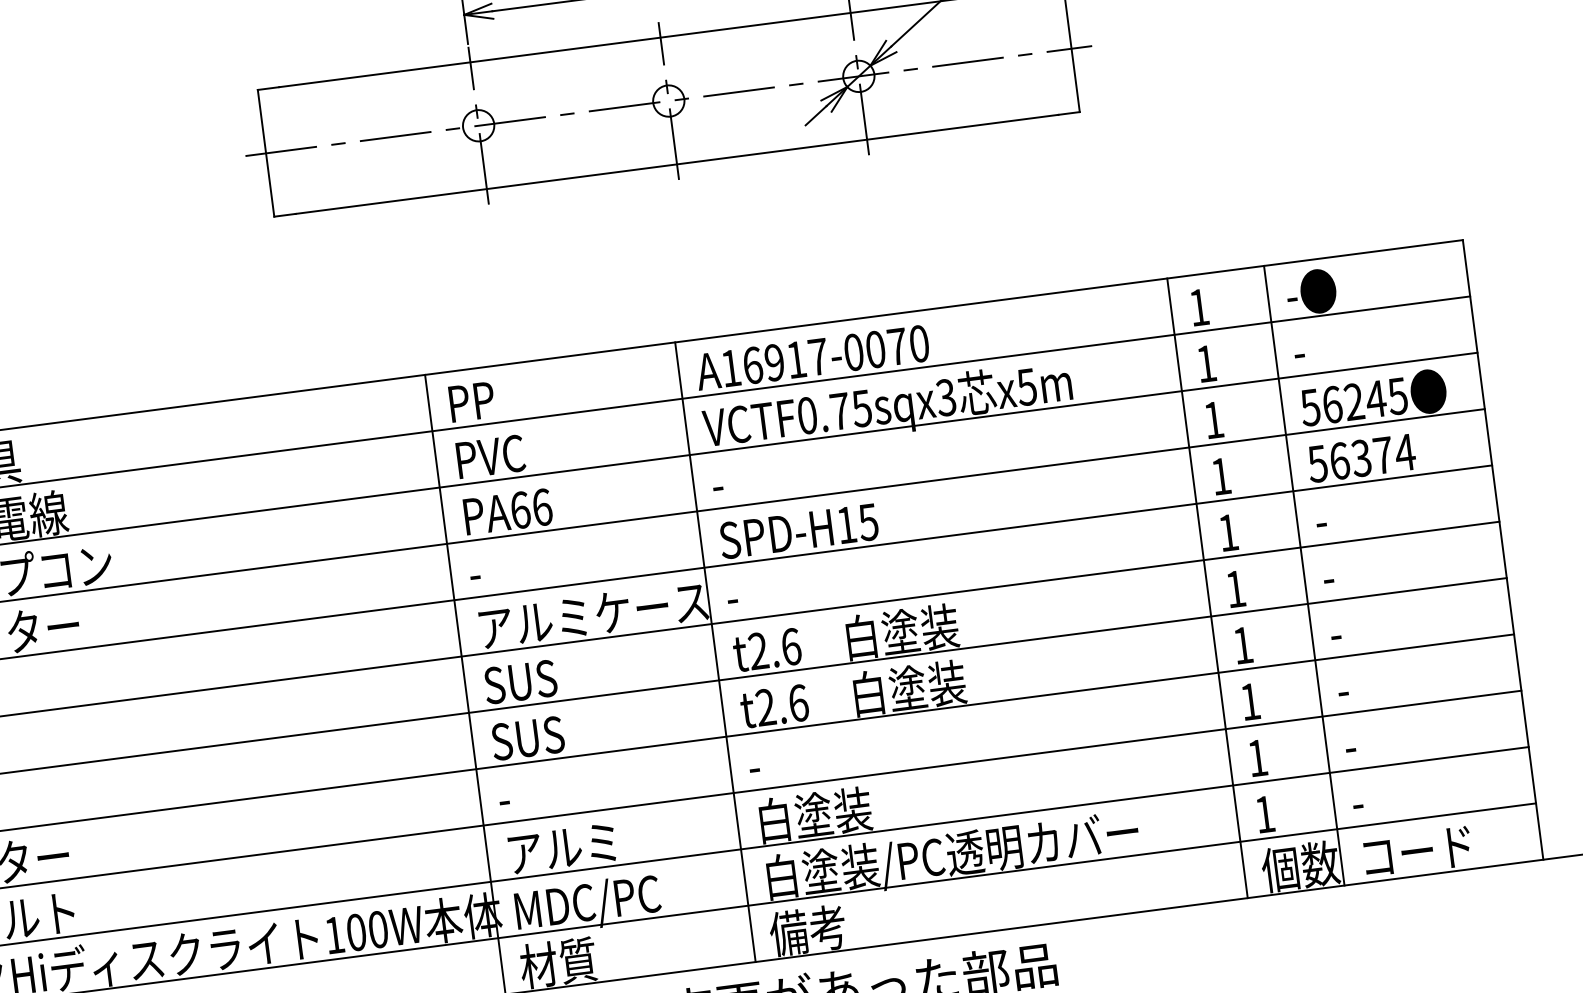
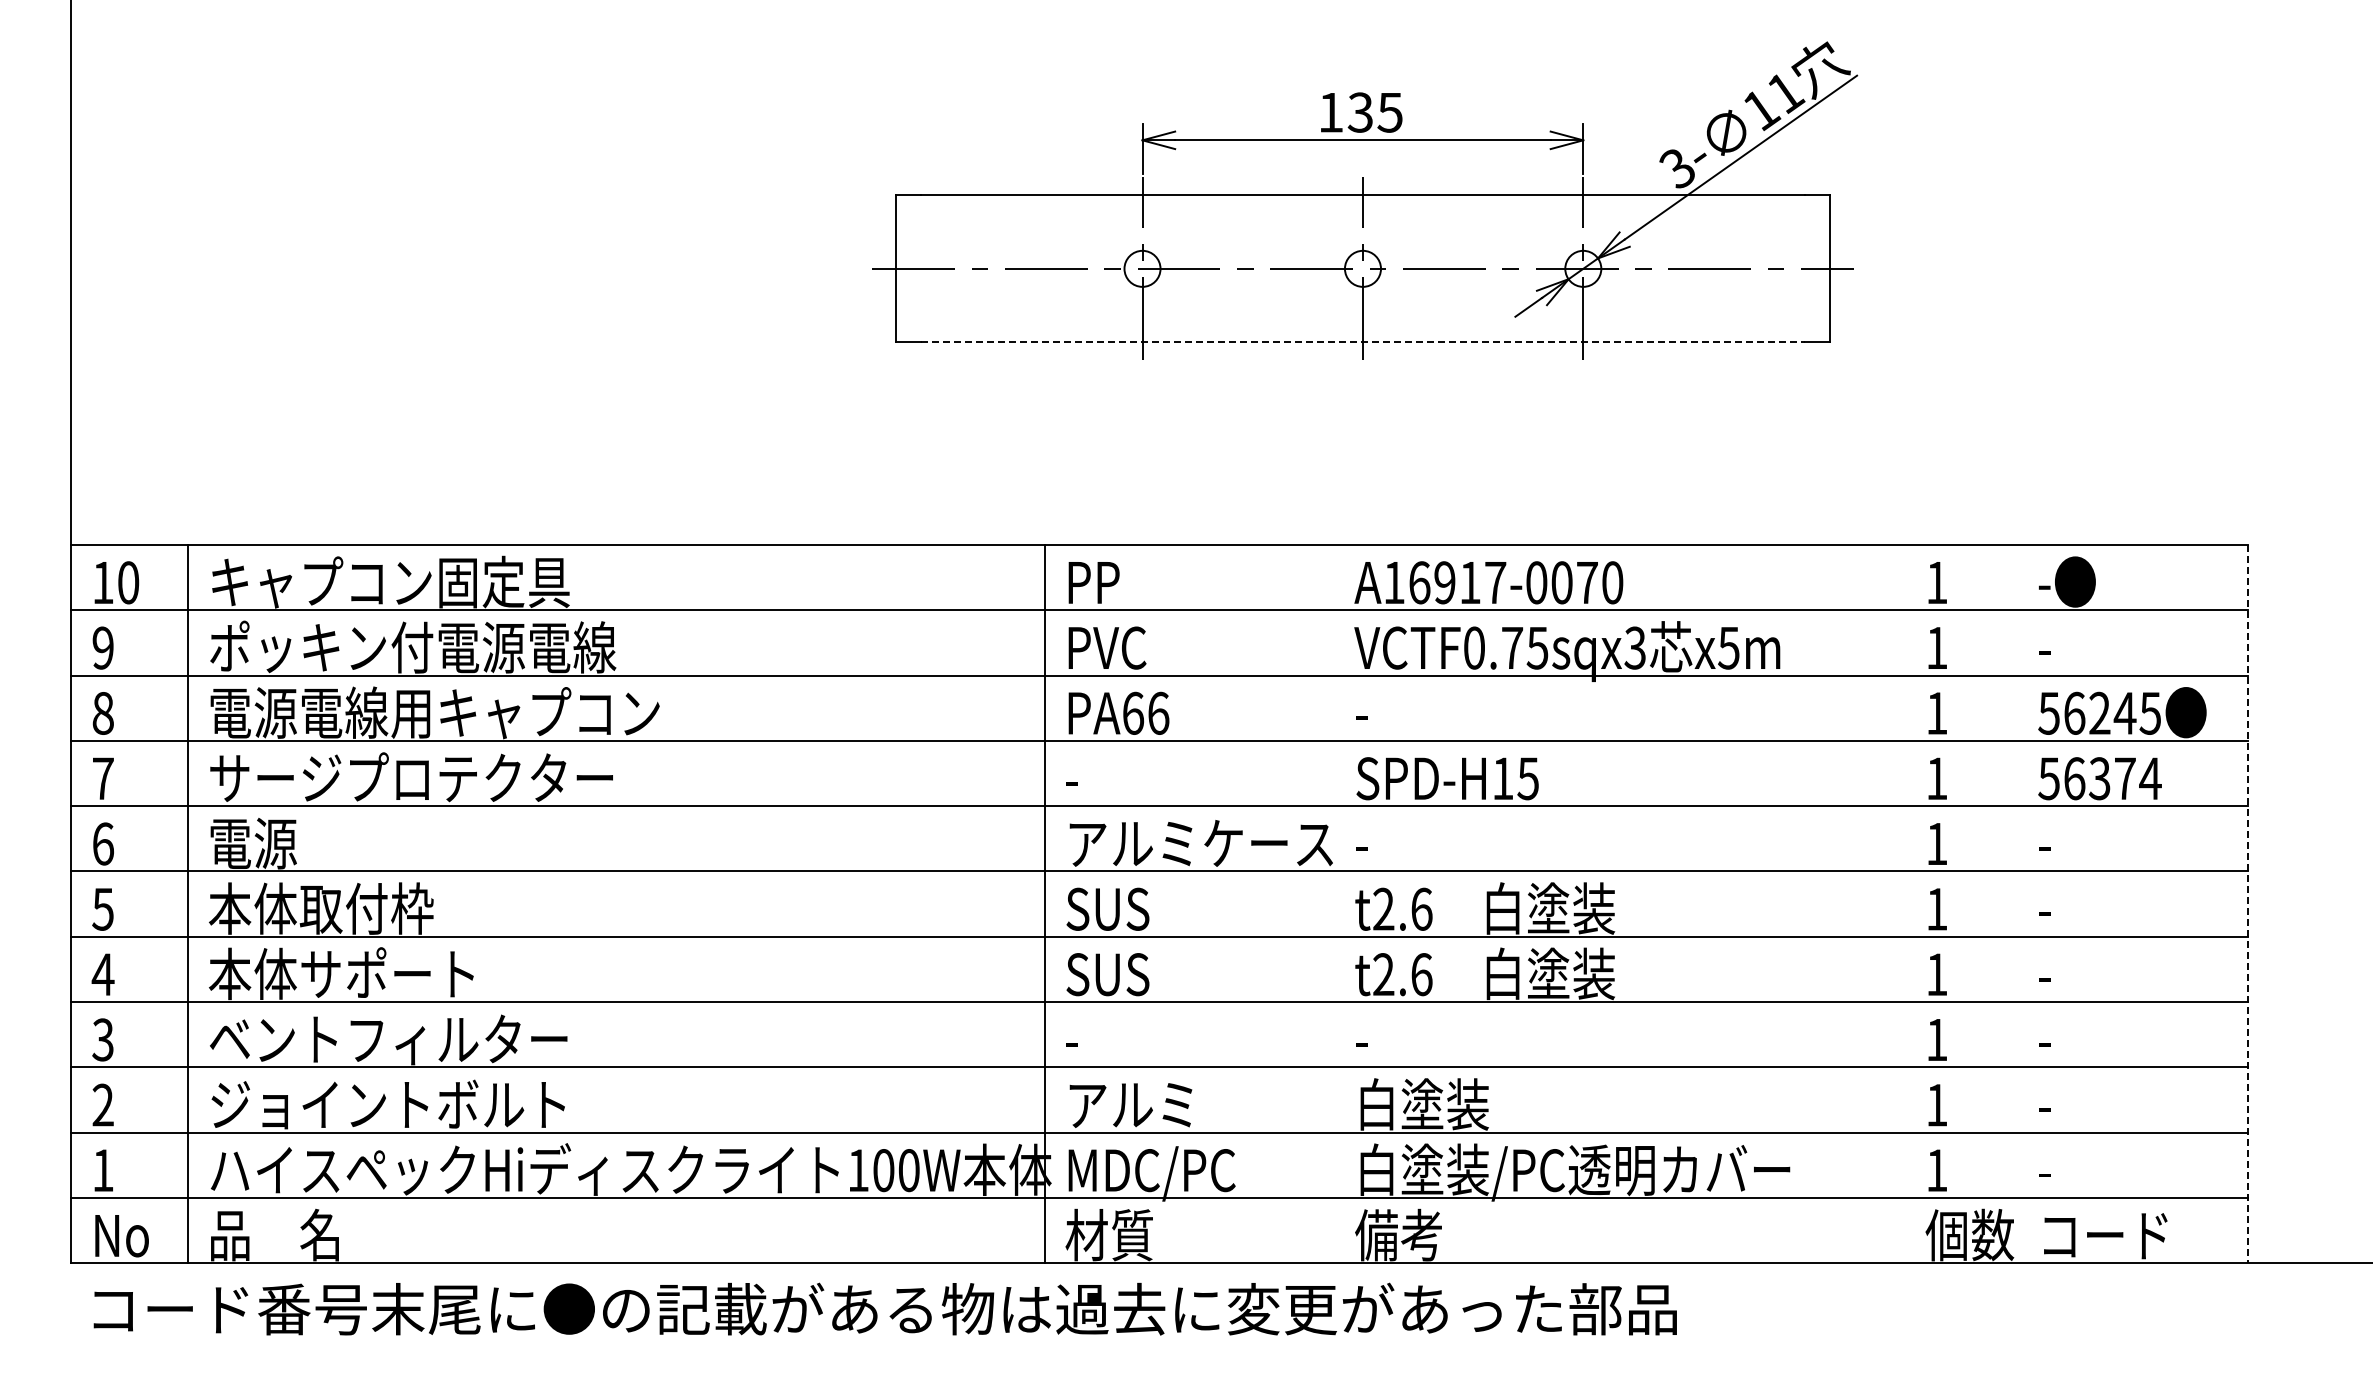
line: (677, 164) -> (1363, 342), solid -> dashed
line: (1502, 550) -> (2247, 904), solid -> dashed
line: (1304, 575) -> (2017, 903), removed
line: (1207, 587) -> (1905, 903), removed
line: (715, 651) -> (1334, 903), removed

